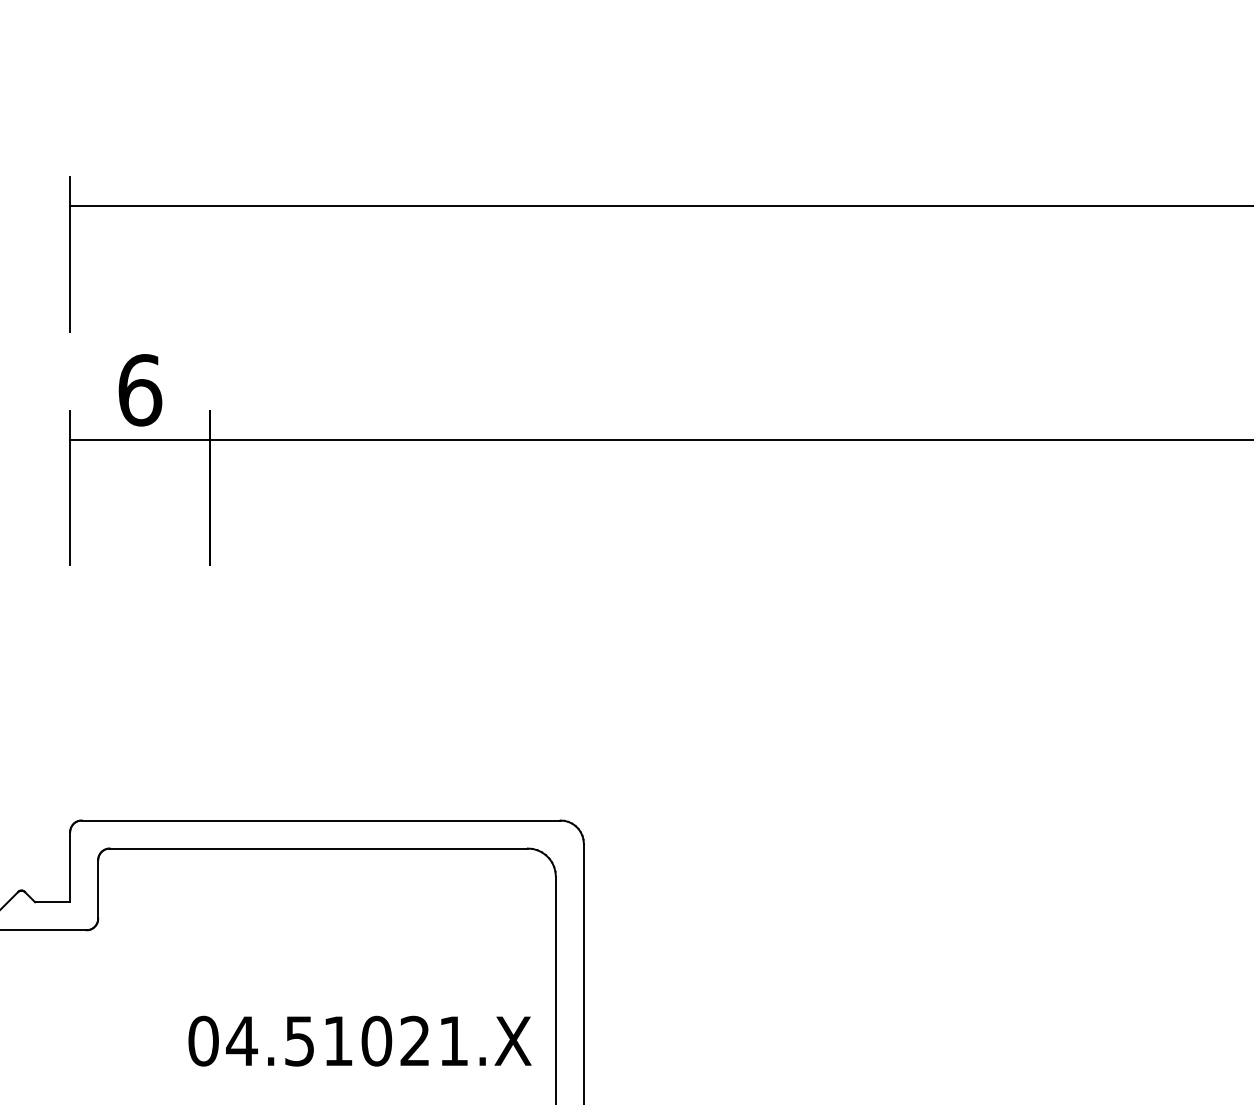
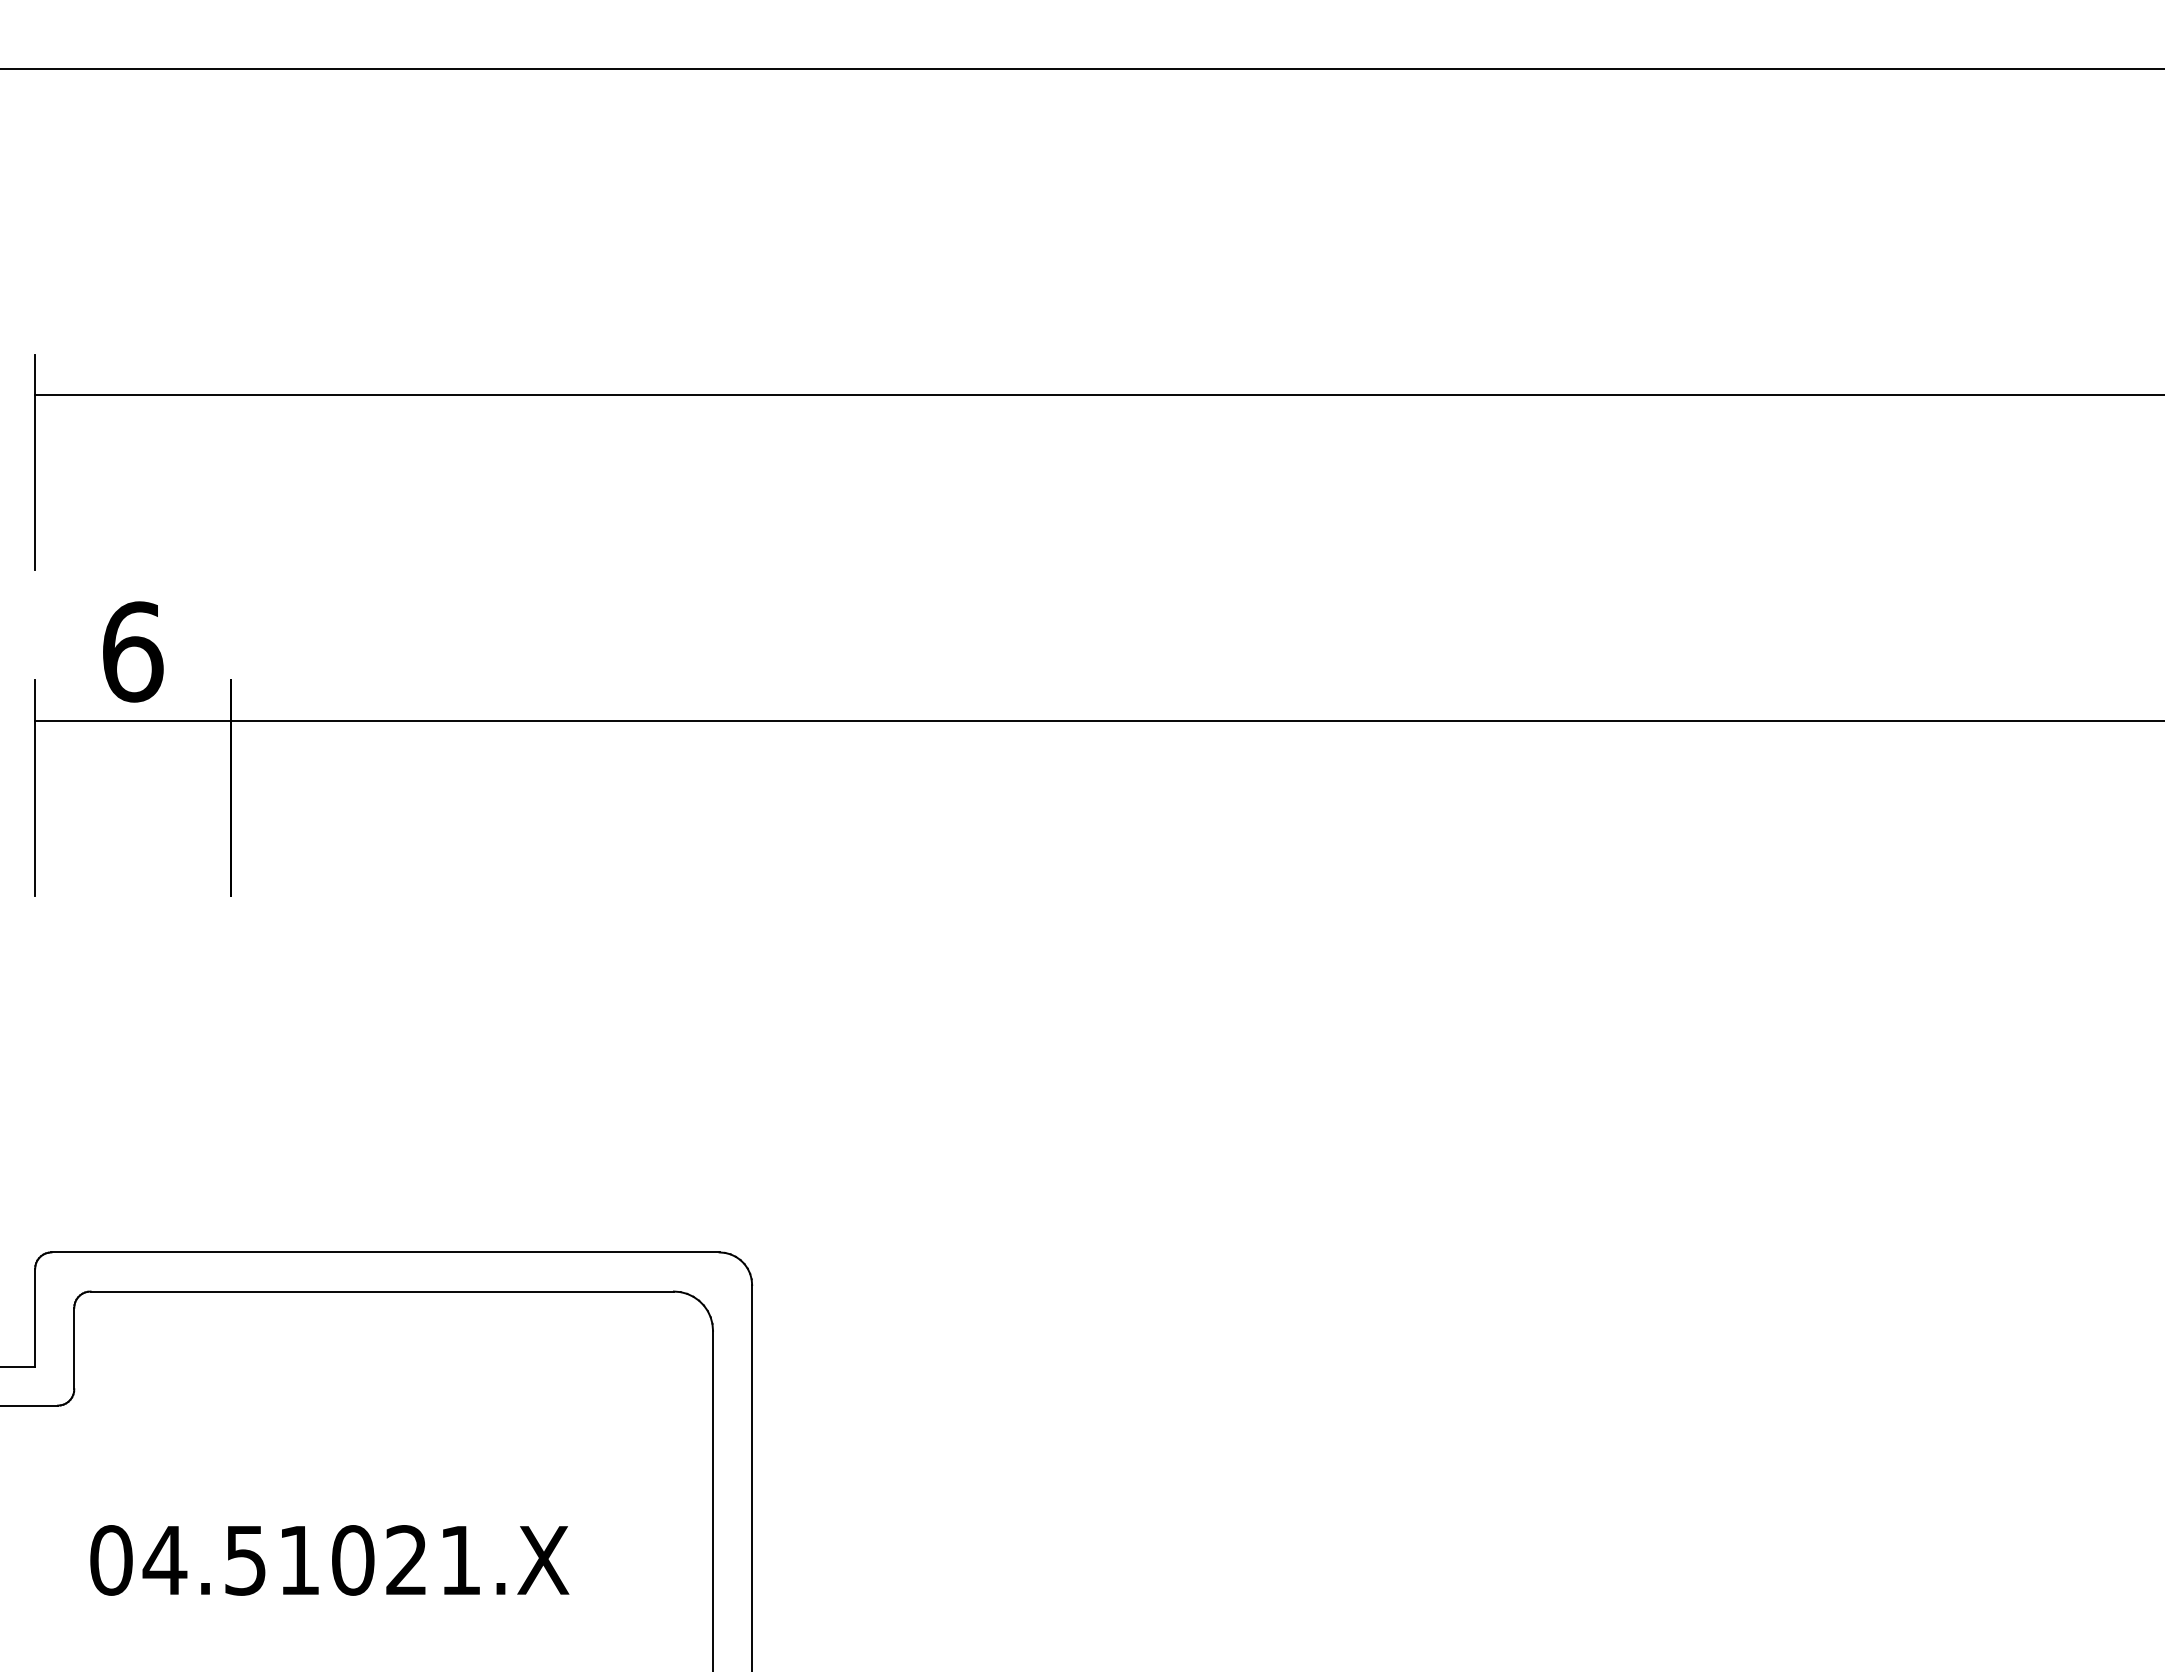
text: (359, 1041) -> (329, 1560), moved

